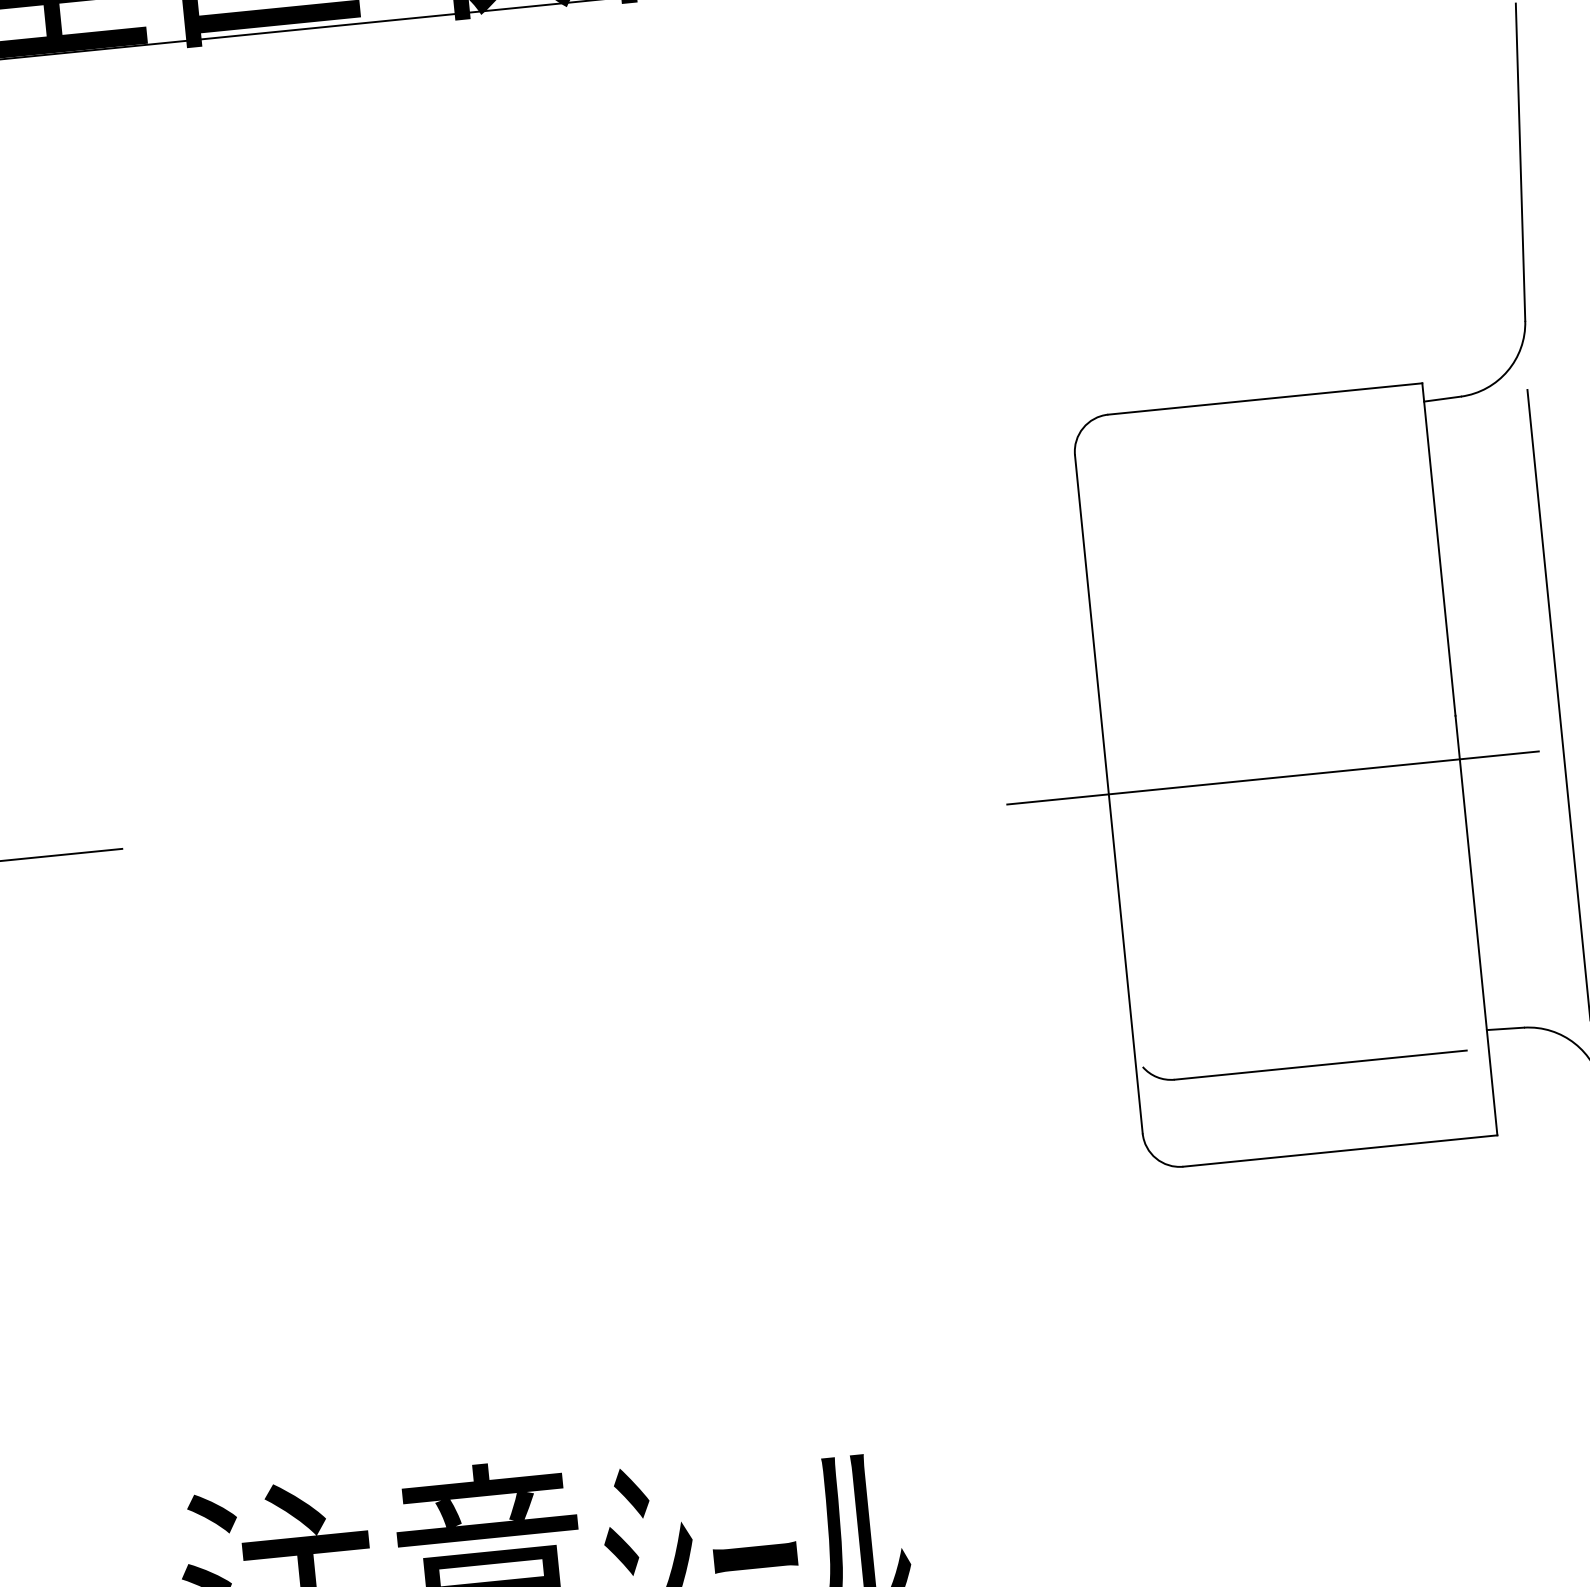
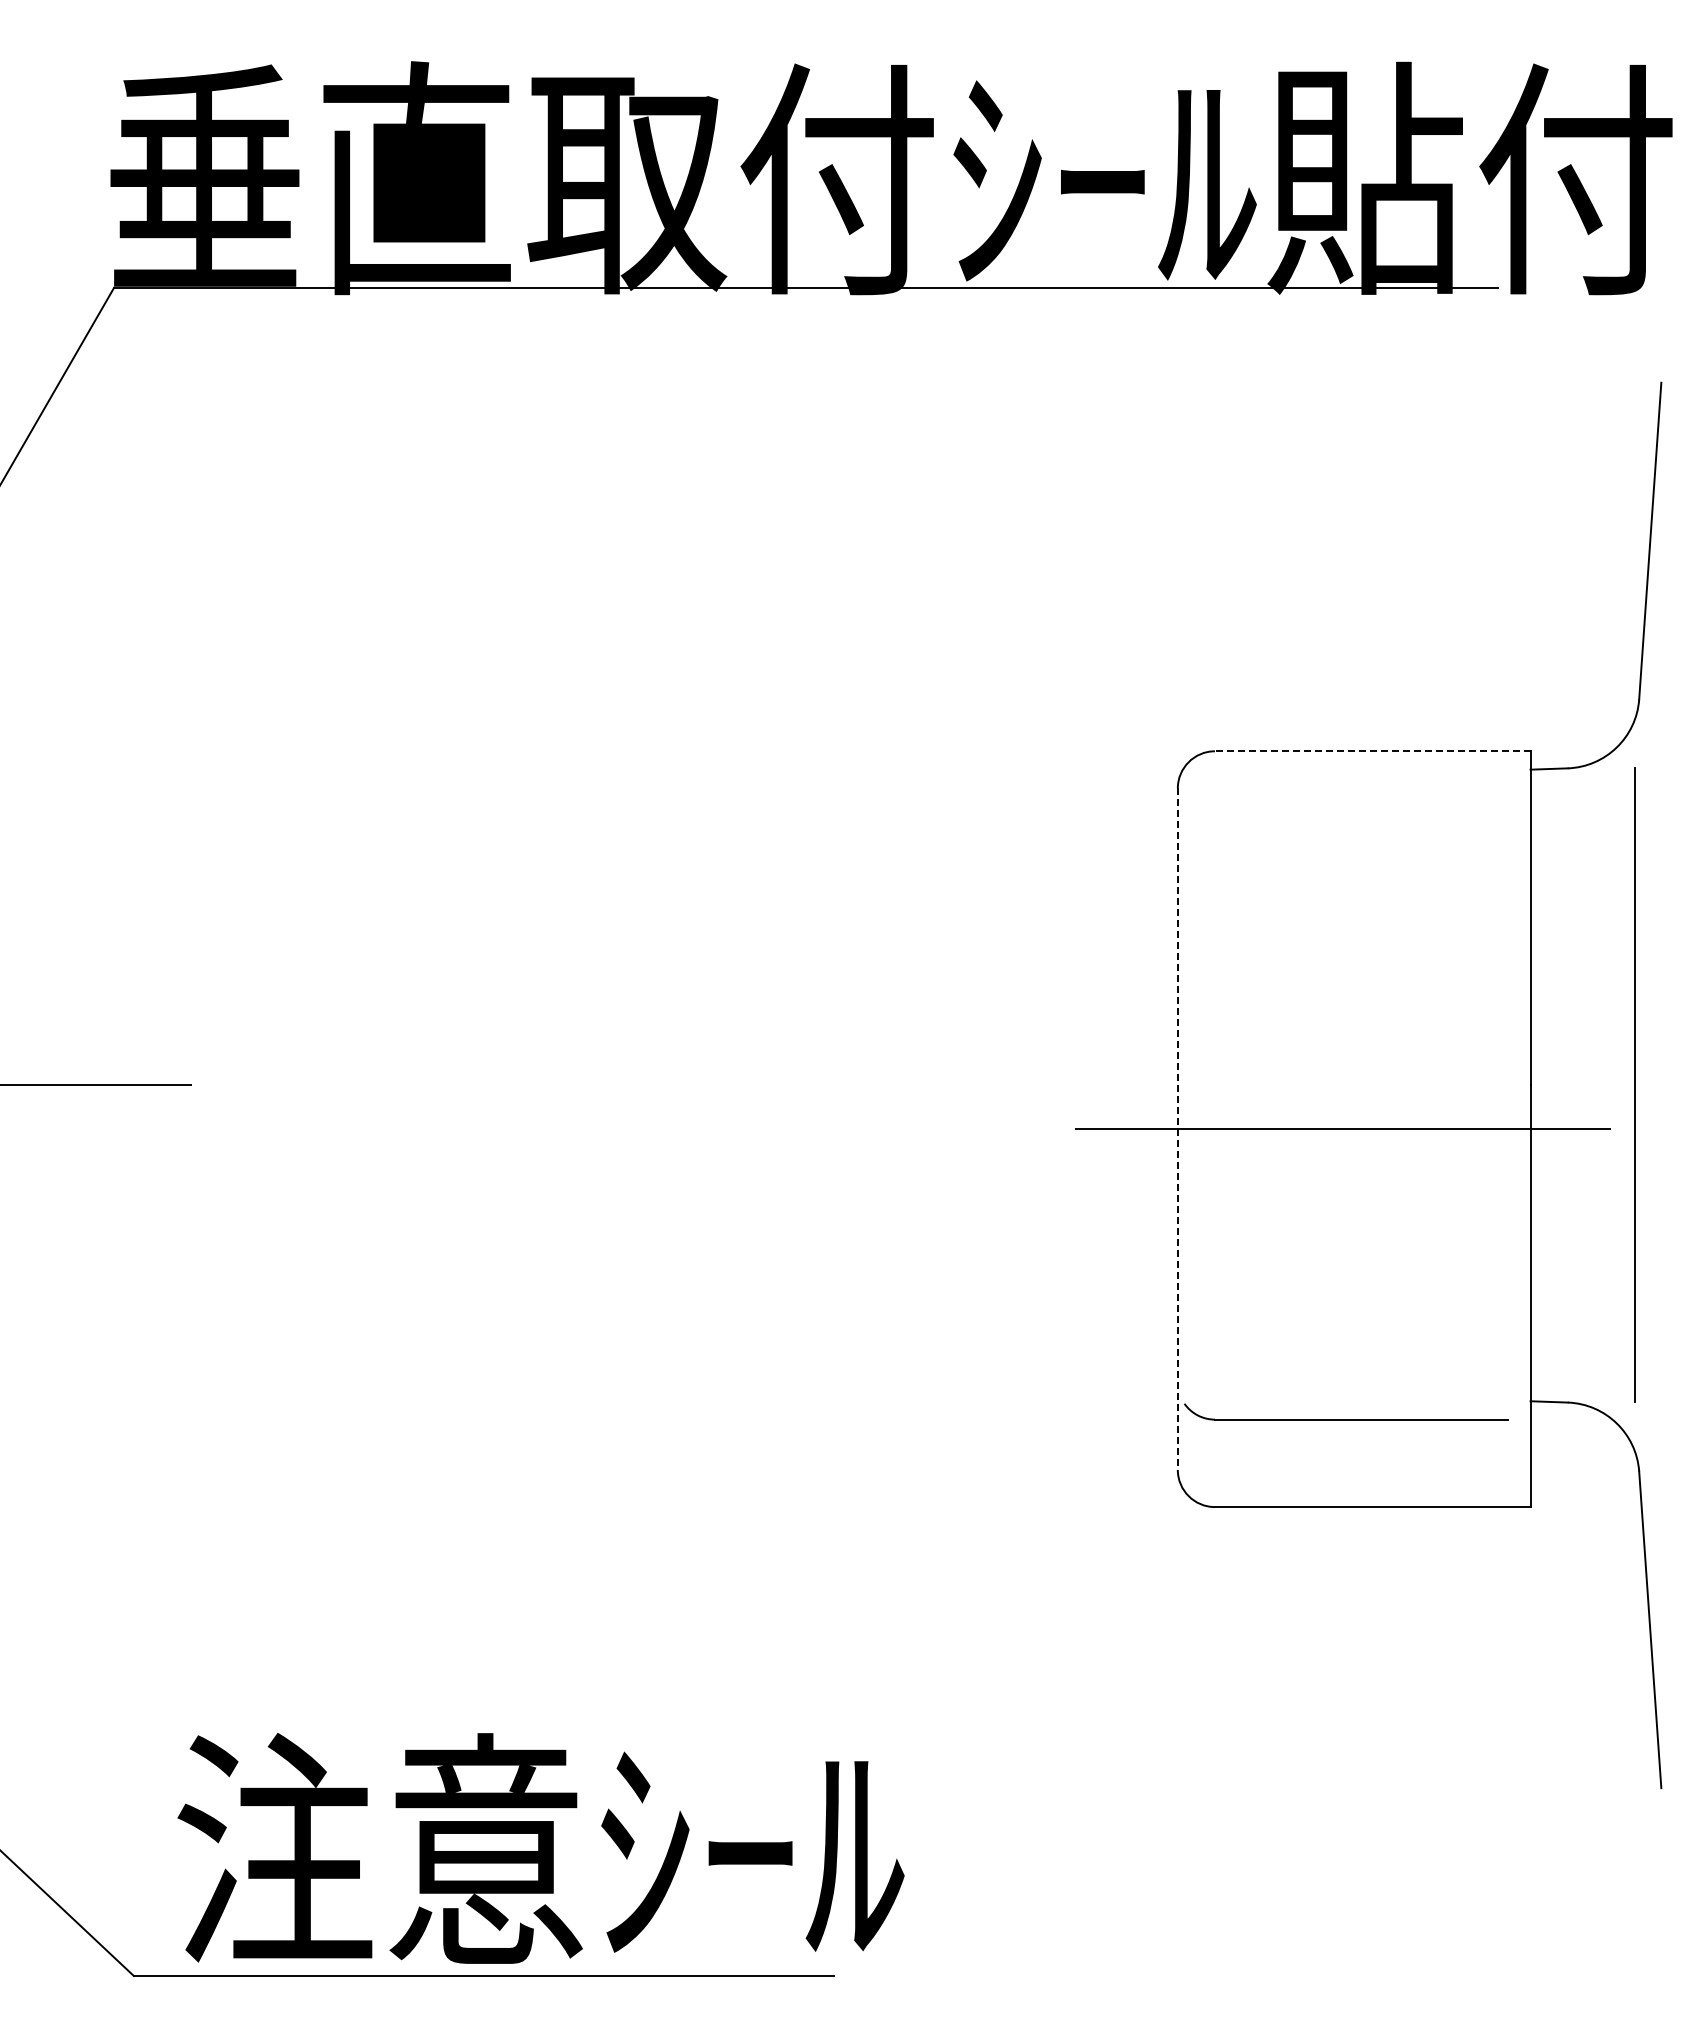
line: (1265, 399) -> (1372, 751), solid -> dashed
line: (1108, 794) -> (1177, 1129), solid -> dashed

